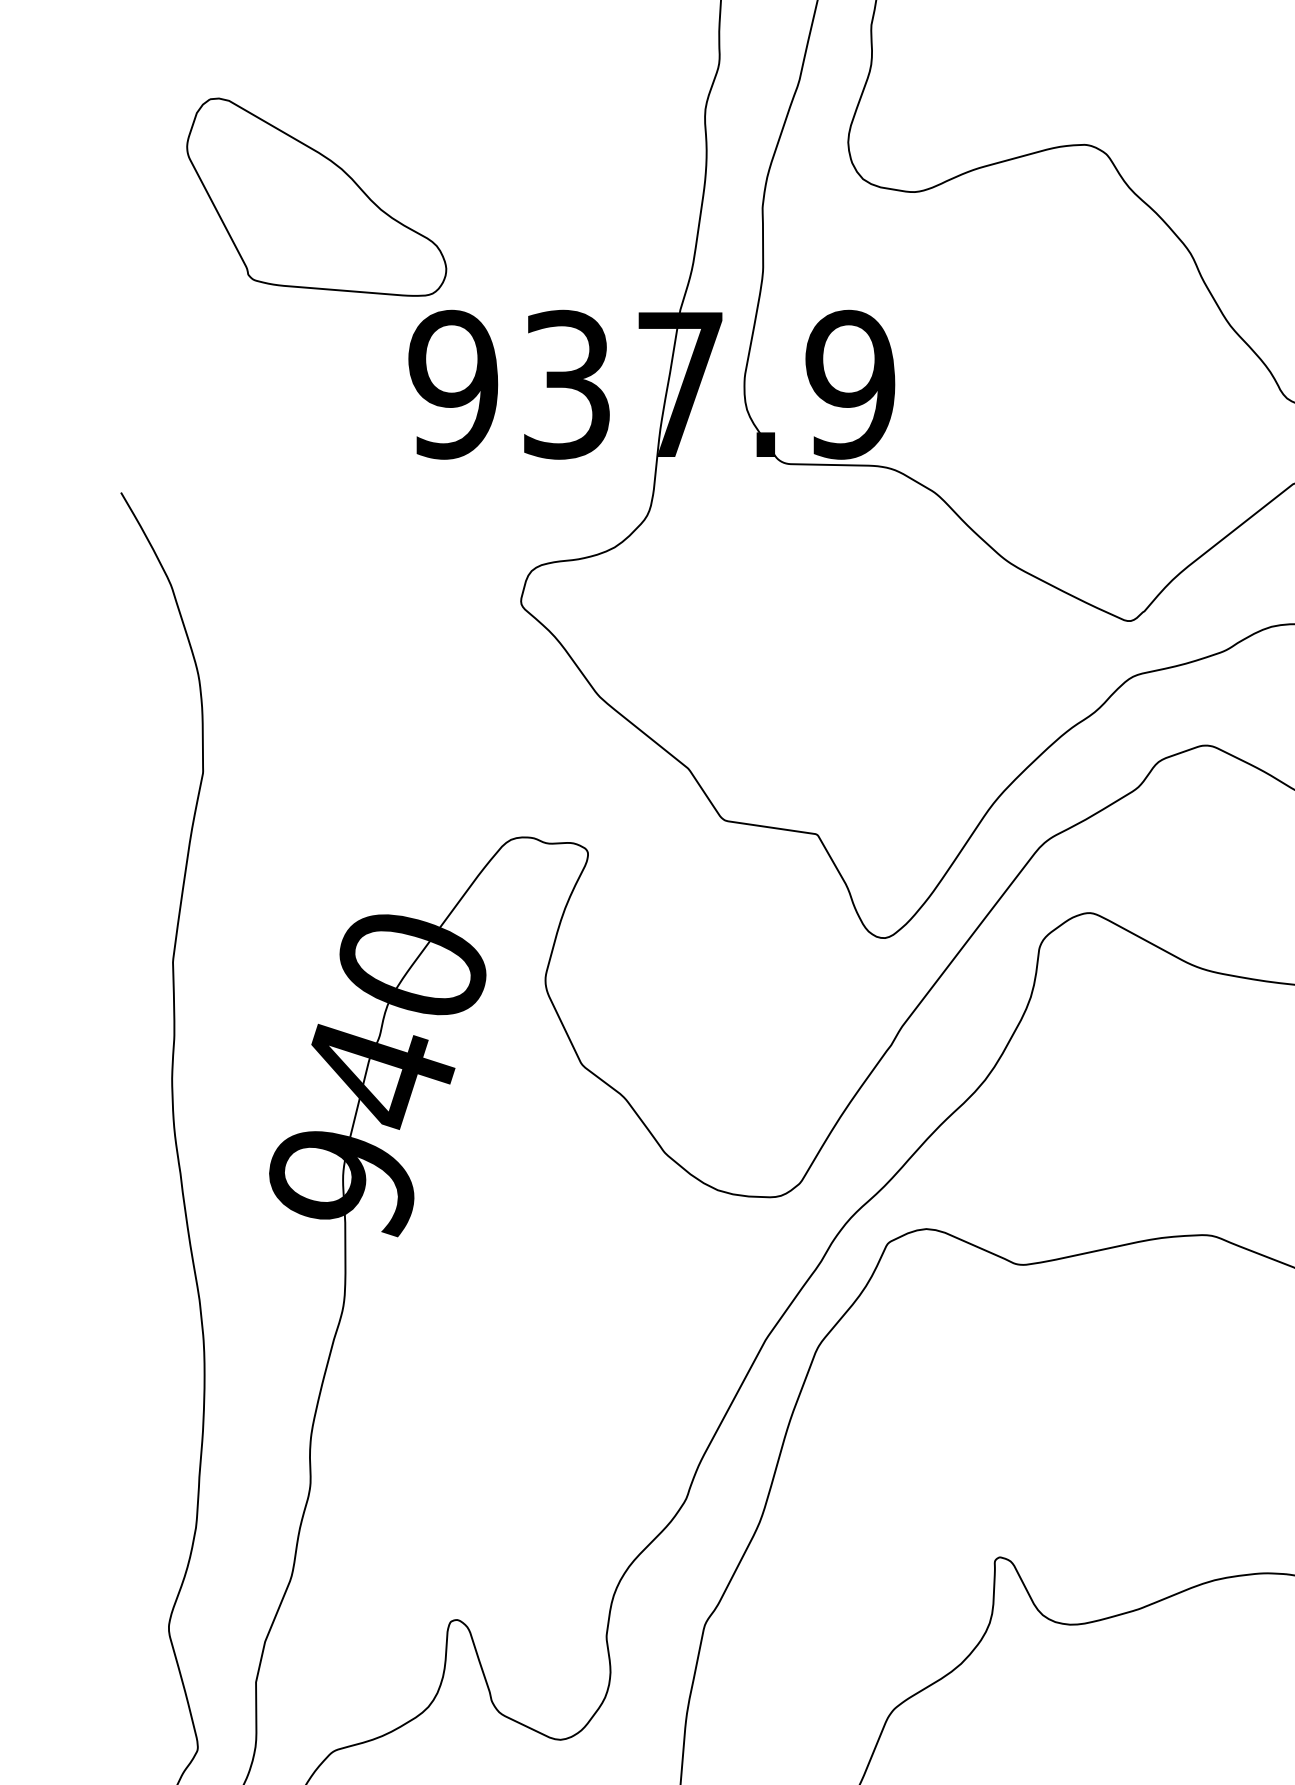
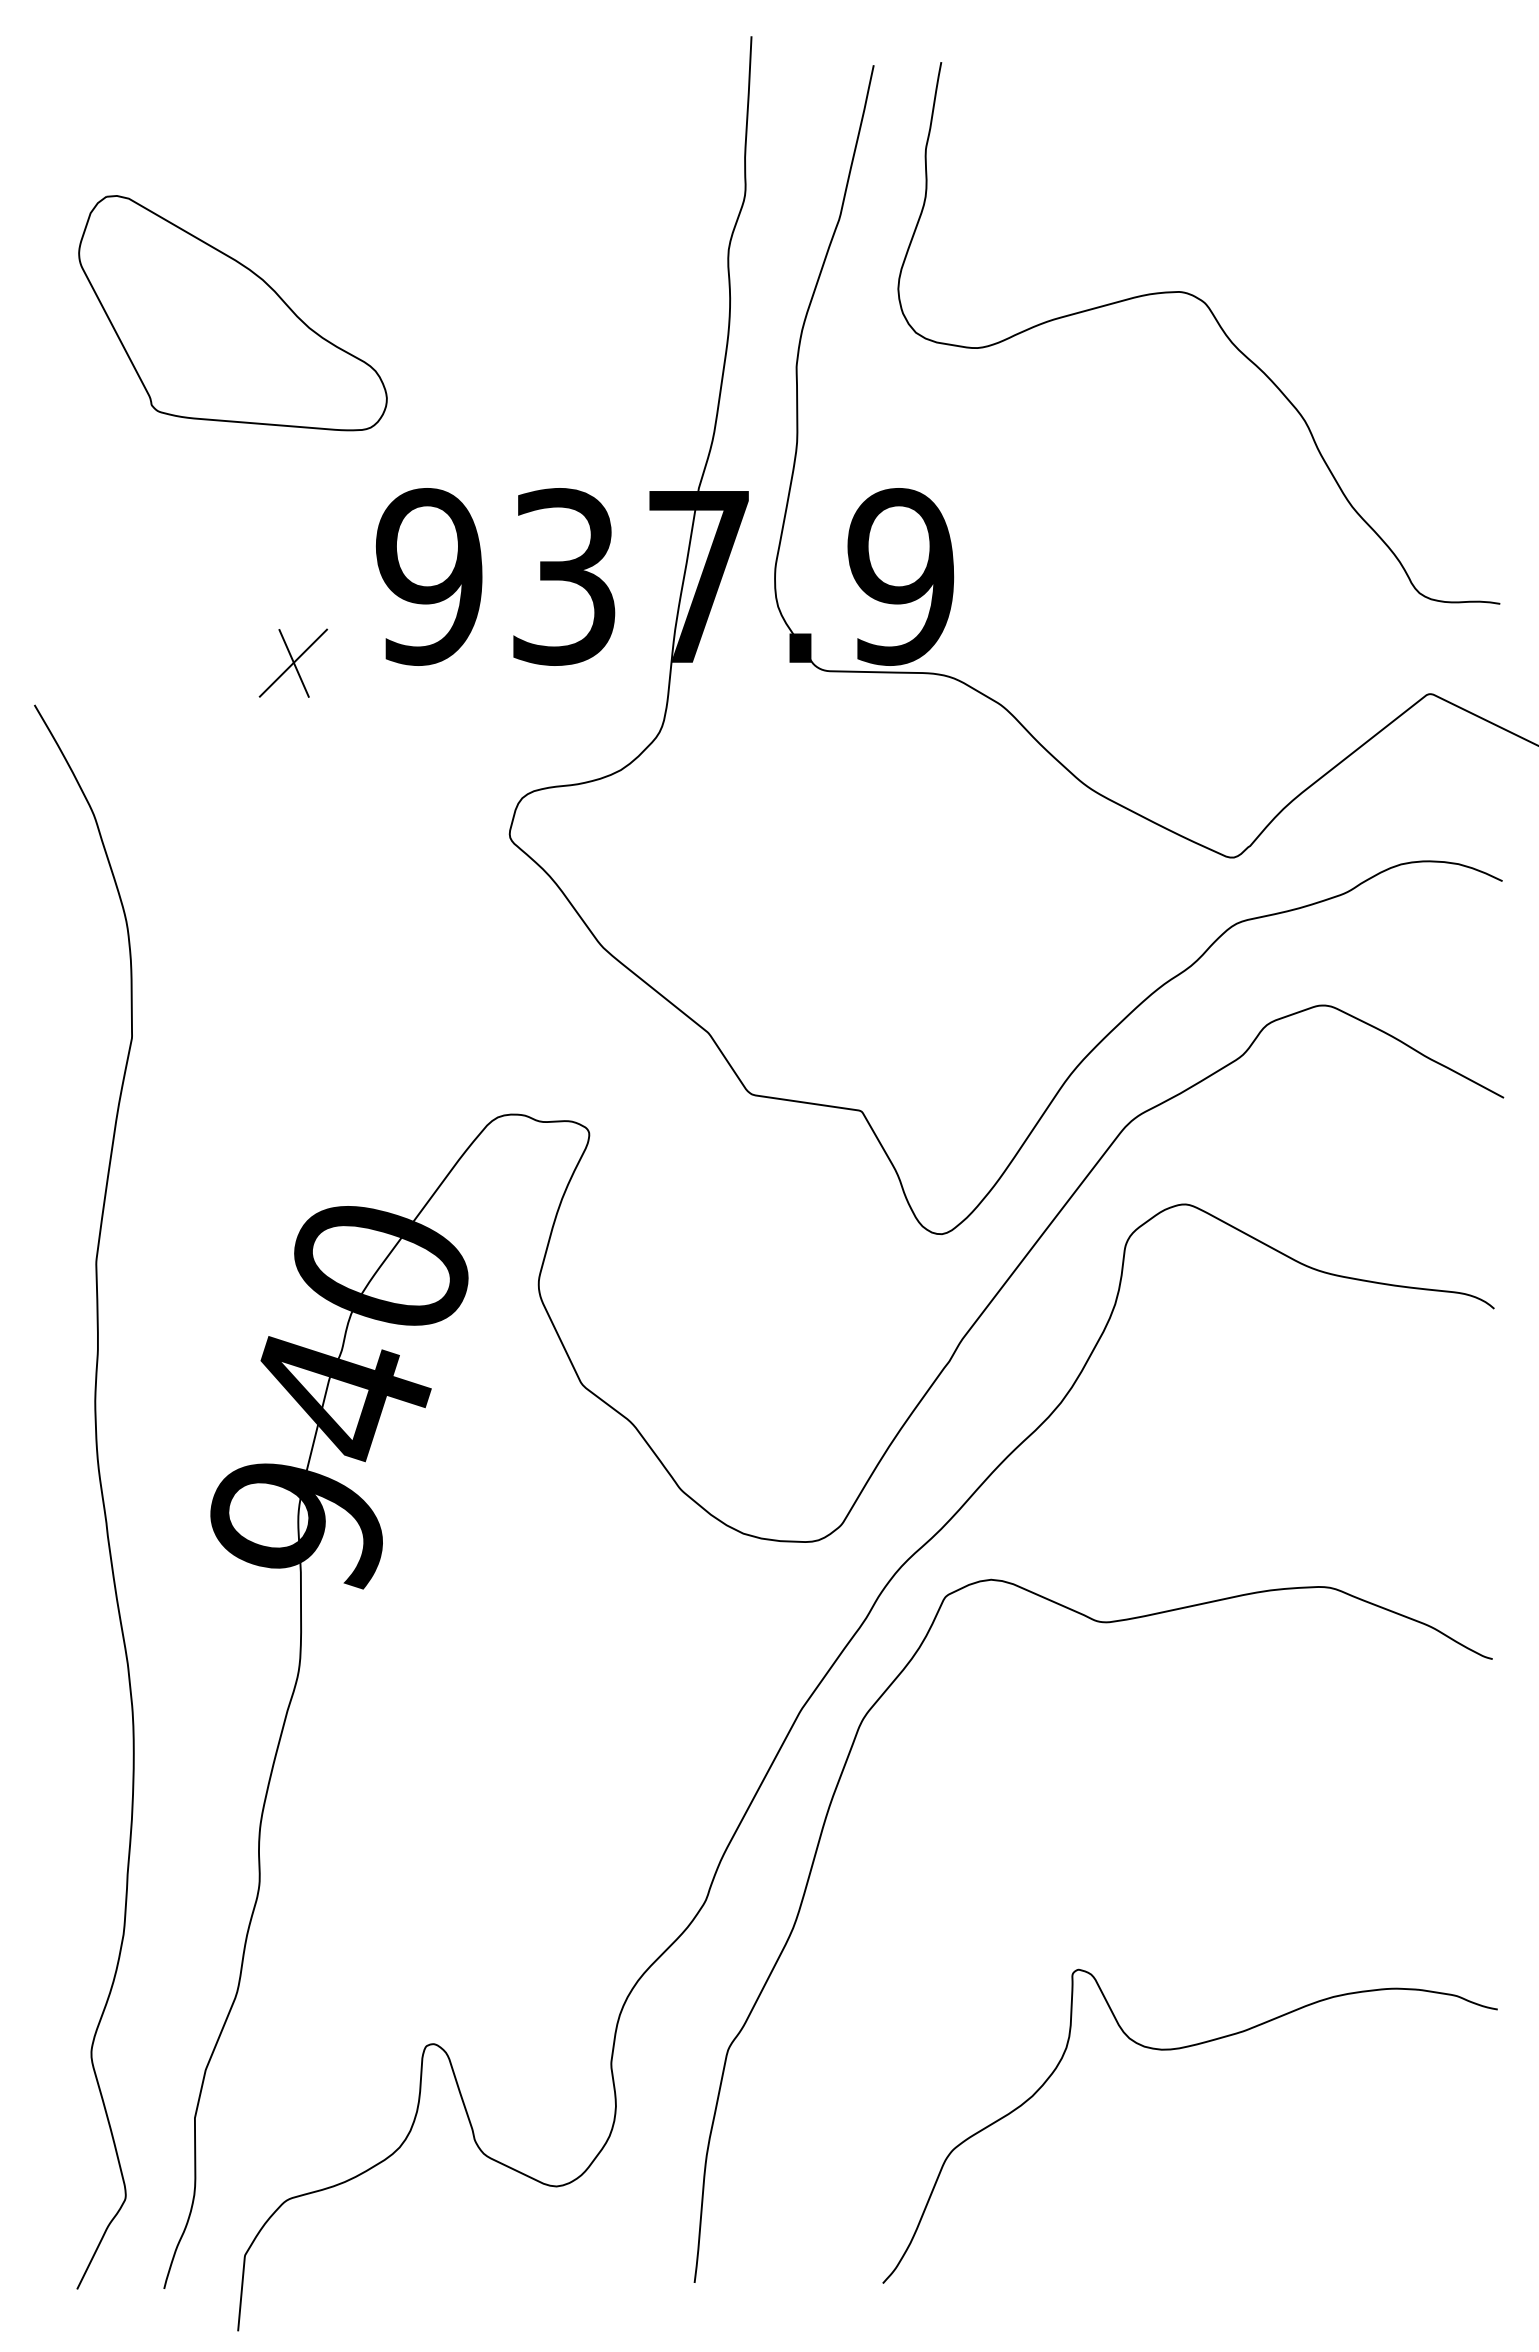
part: (316, 197) -> (232, 313), moved
part: (339, 456) -> (293, 662), added

